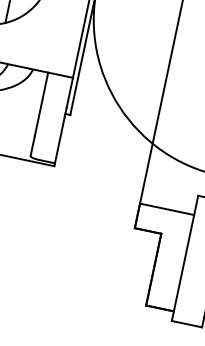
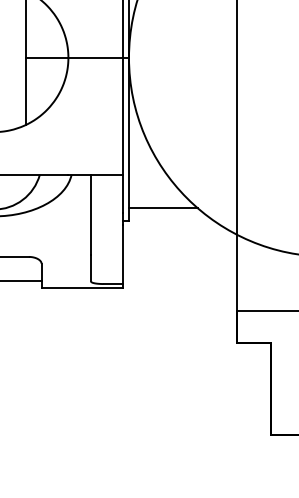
line: (99, 110) -> (163, 208), added

